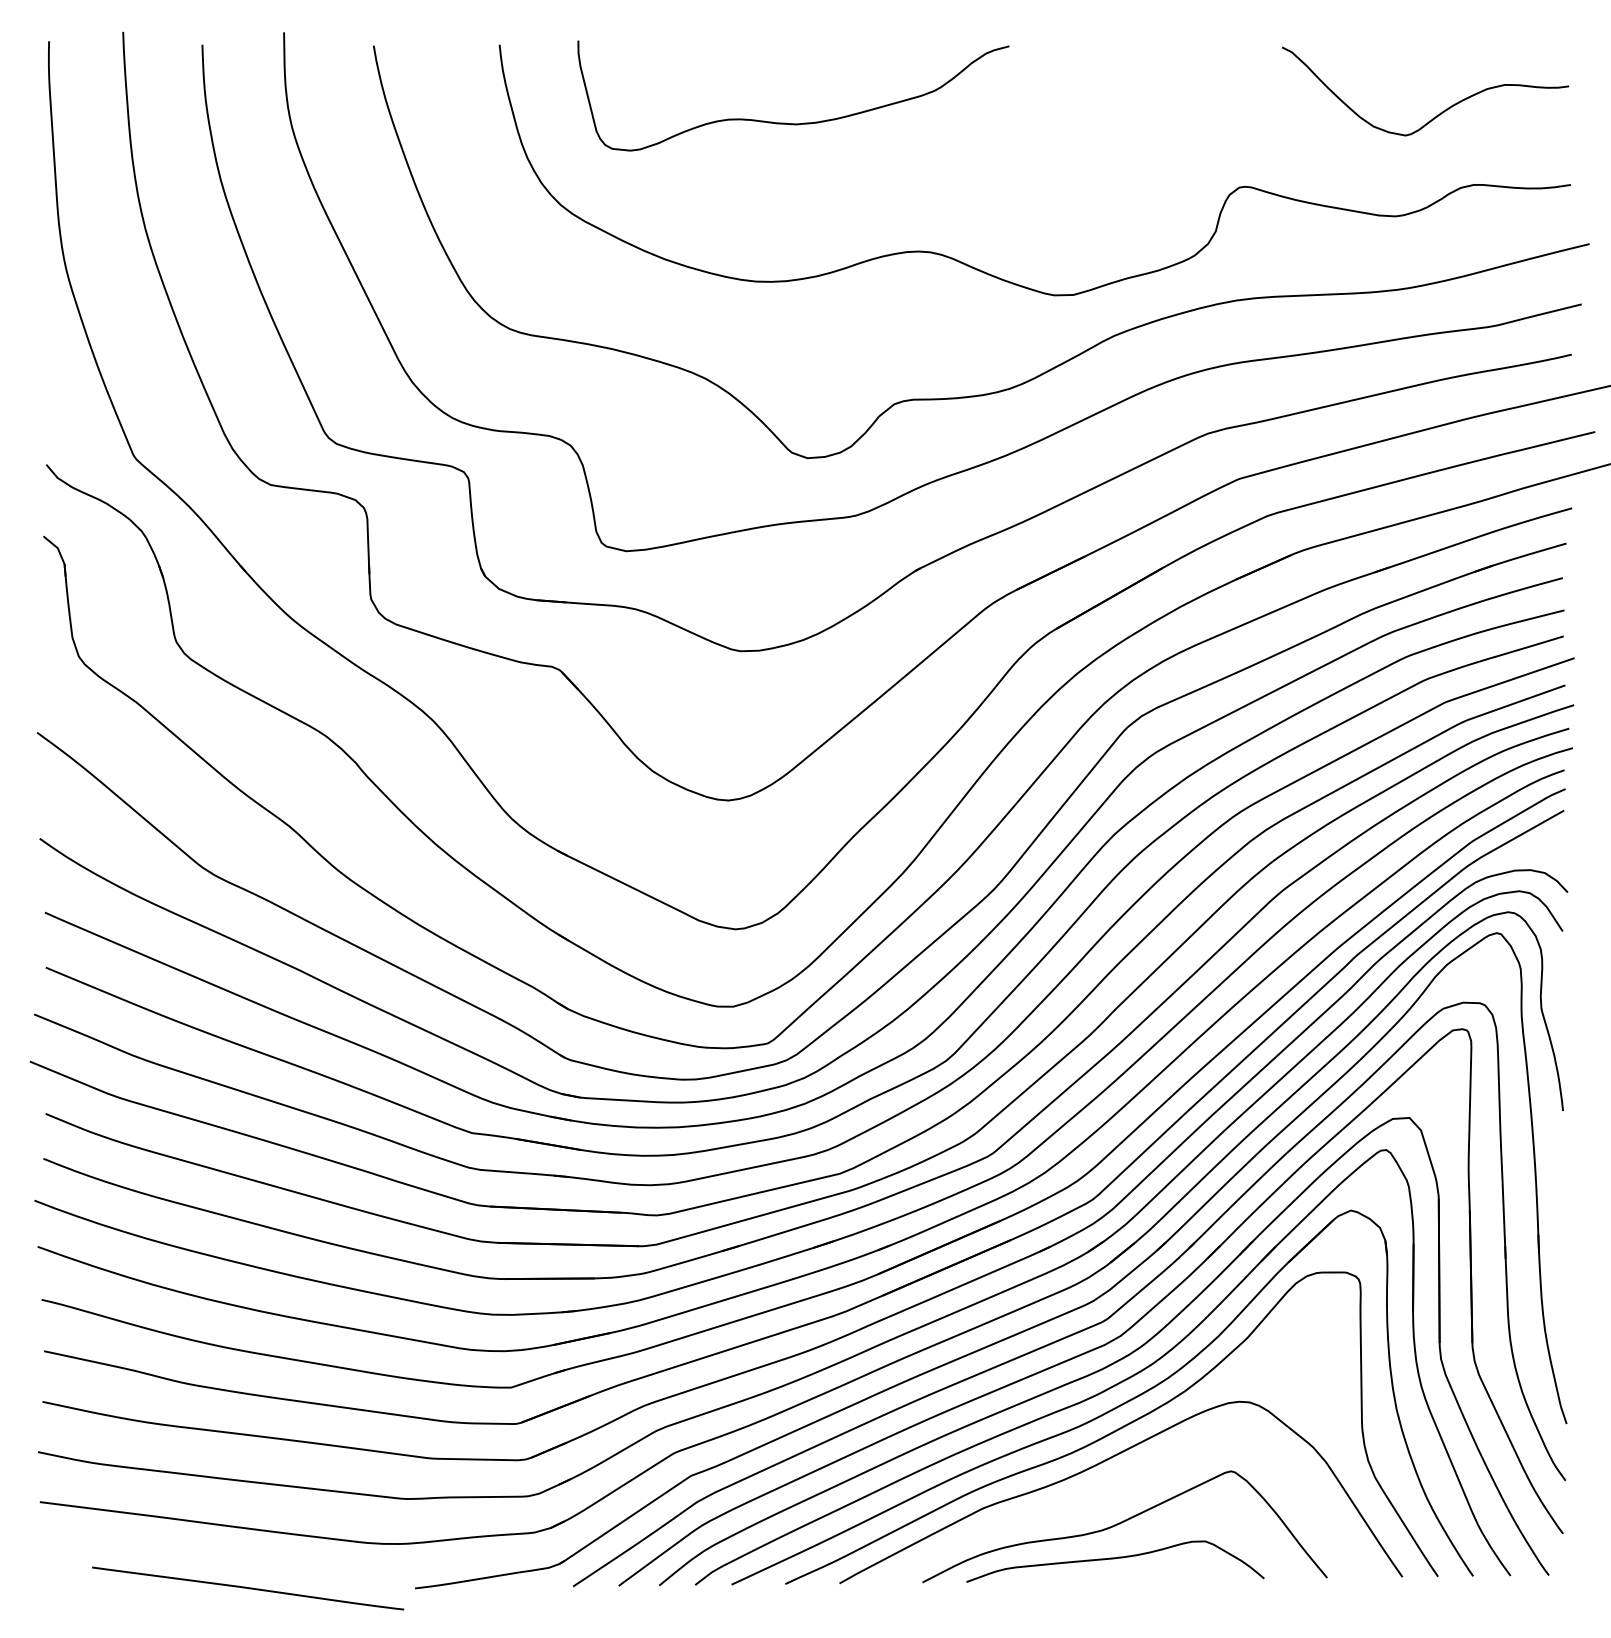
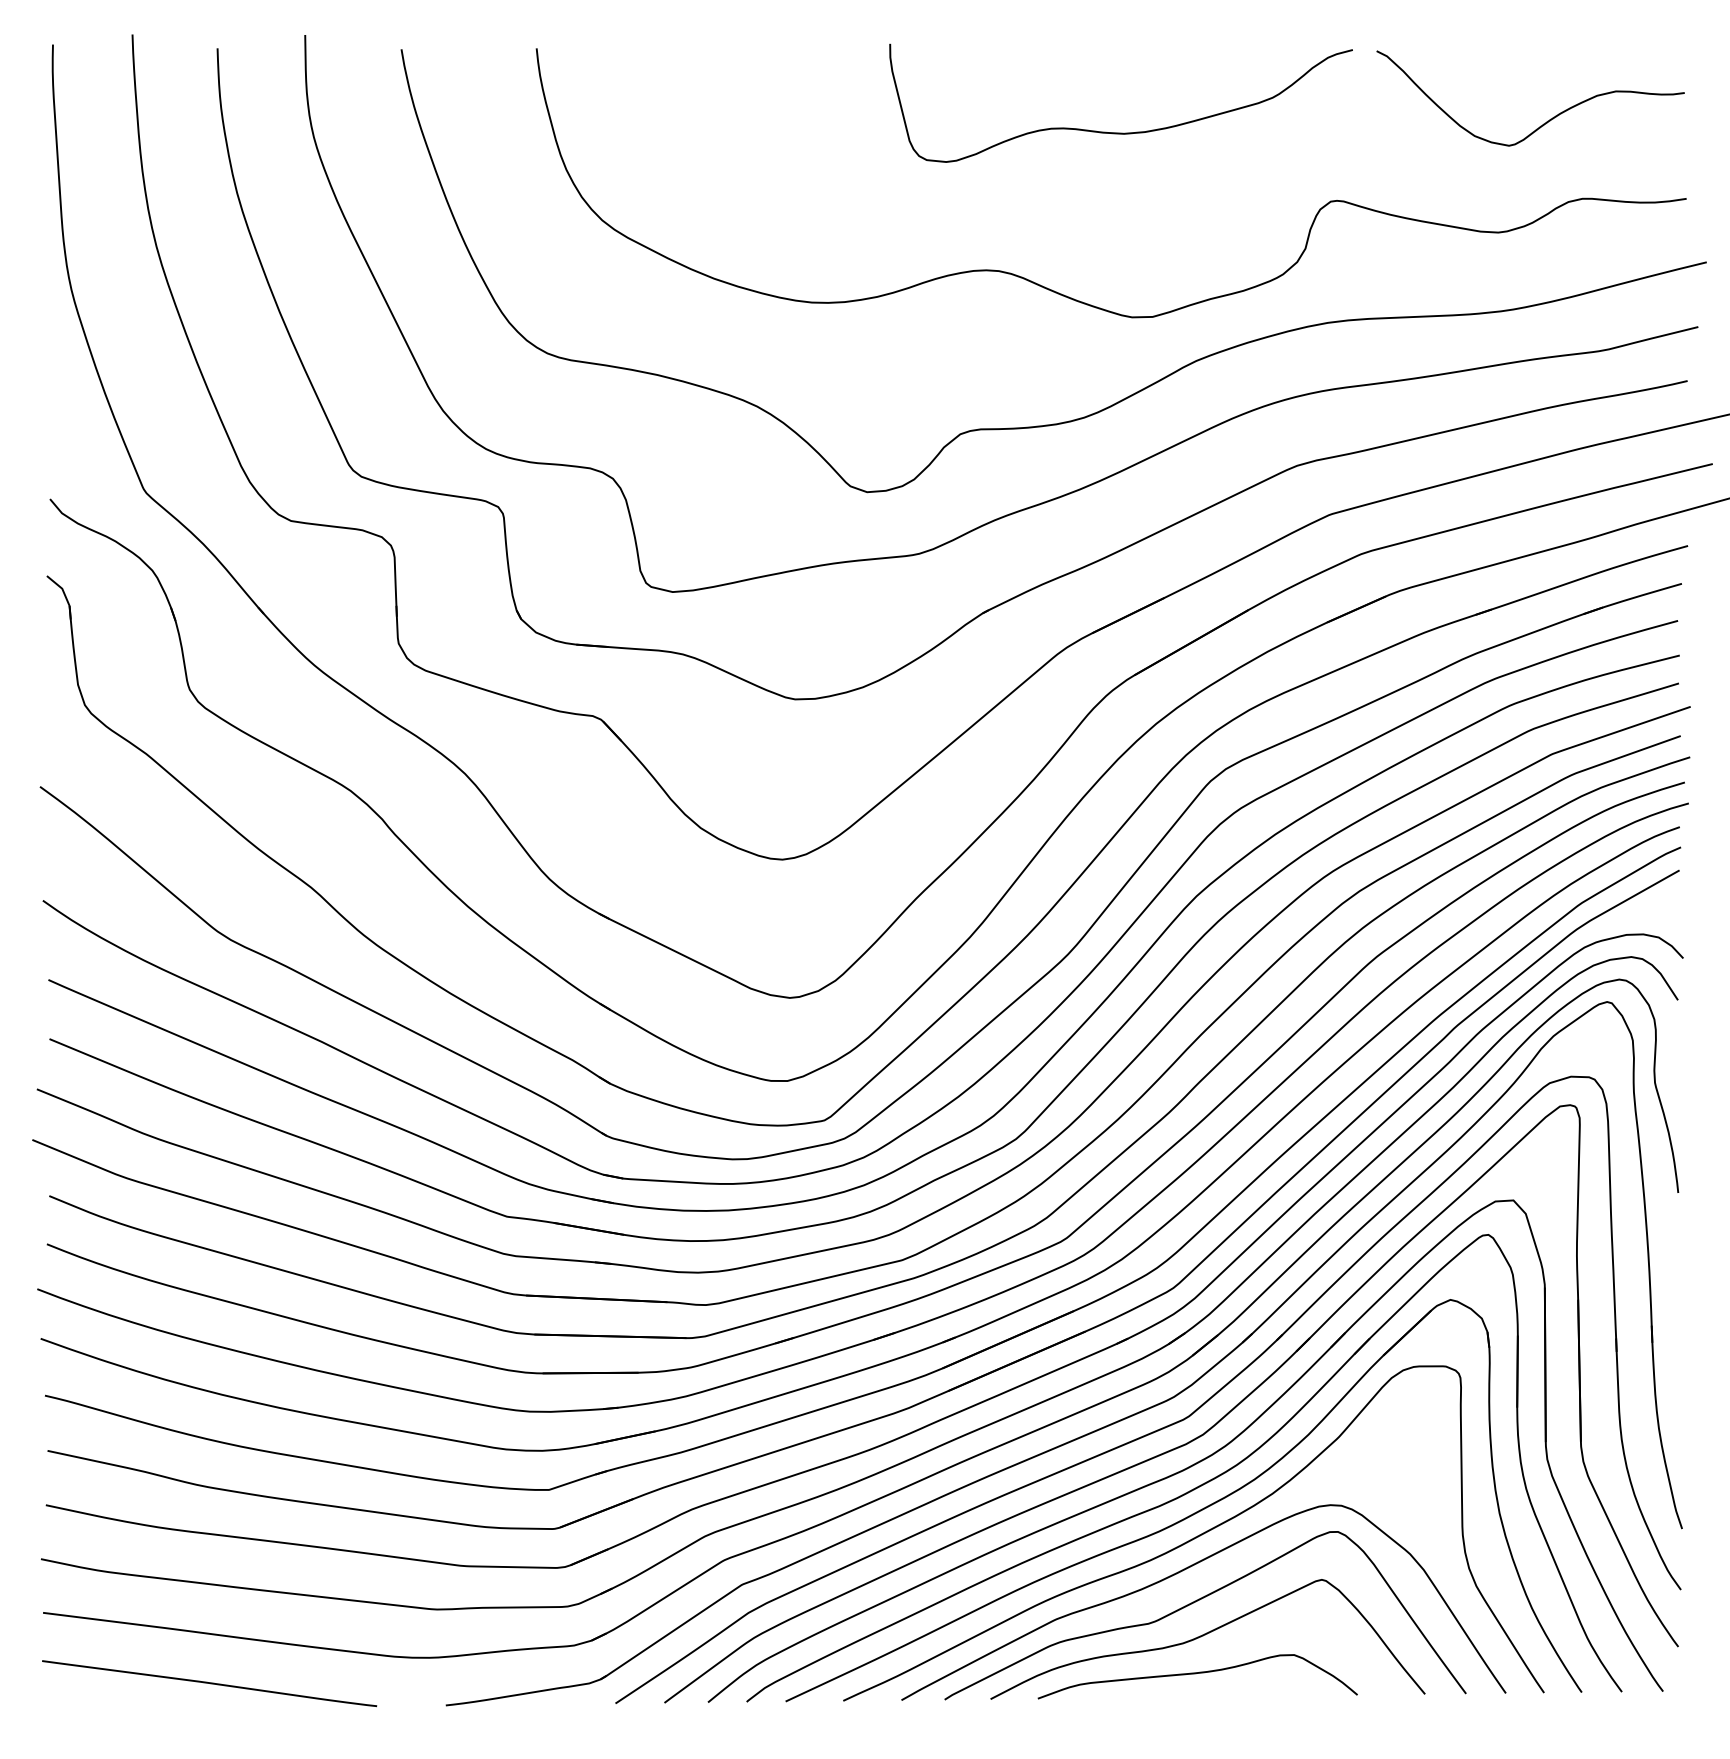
curve: (792, 123) -> (1120, 132), moved
curve: (1115, 1491) -> (1197, 1601), added
line: (247, 1588) -> (209, 1683), moved

